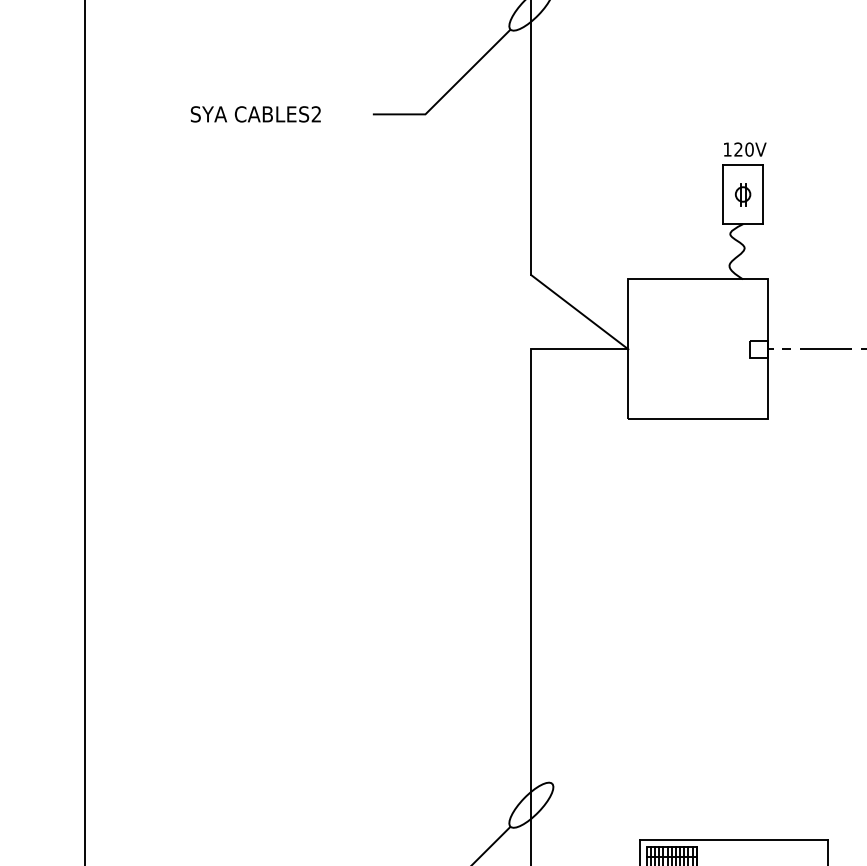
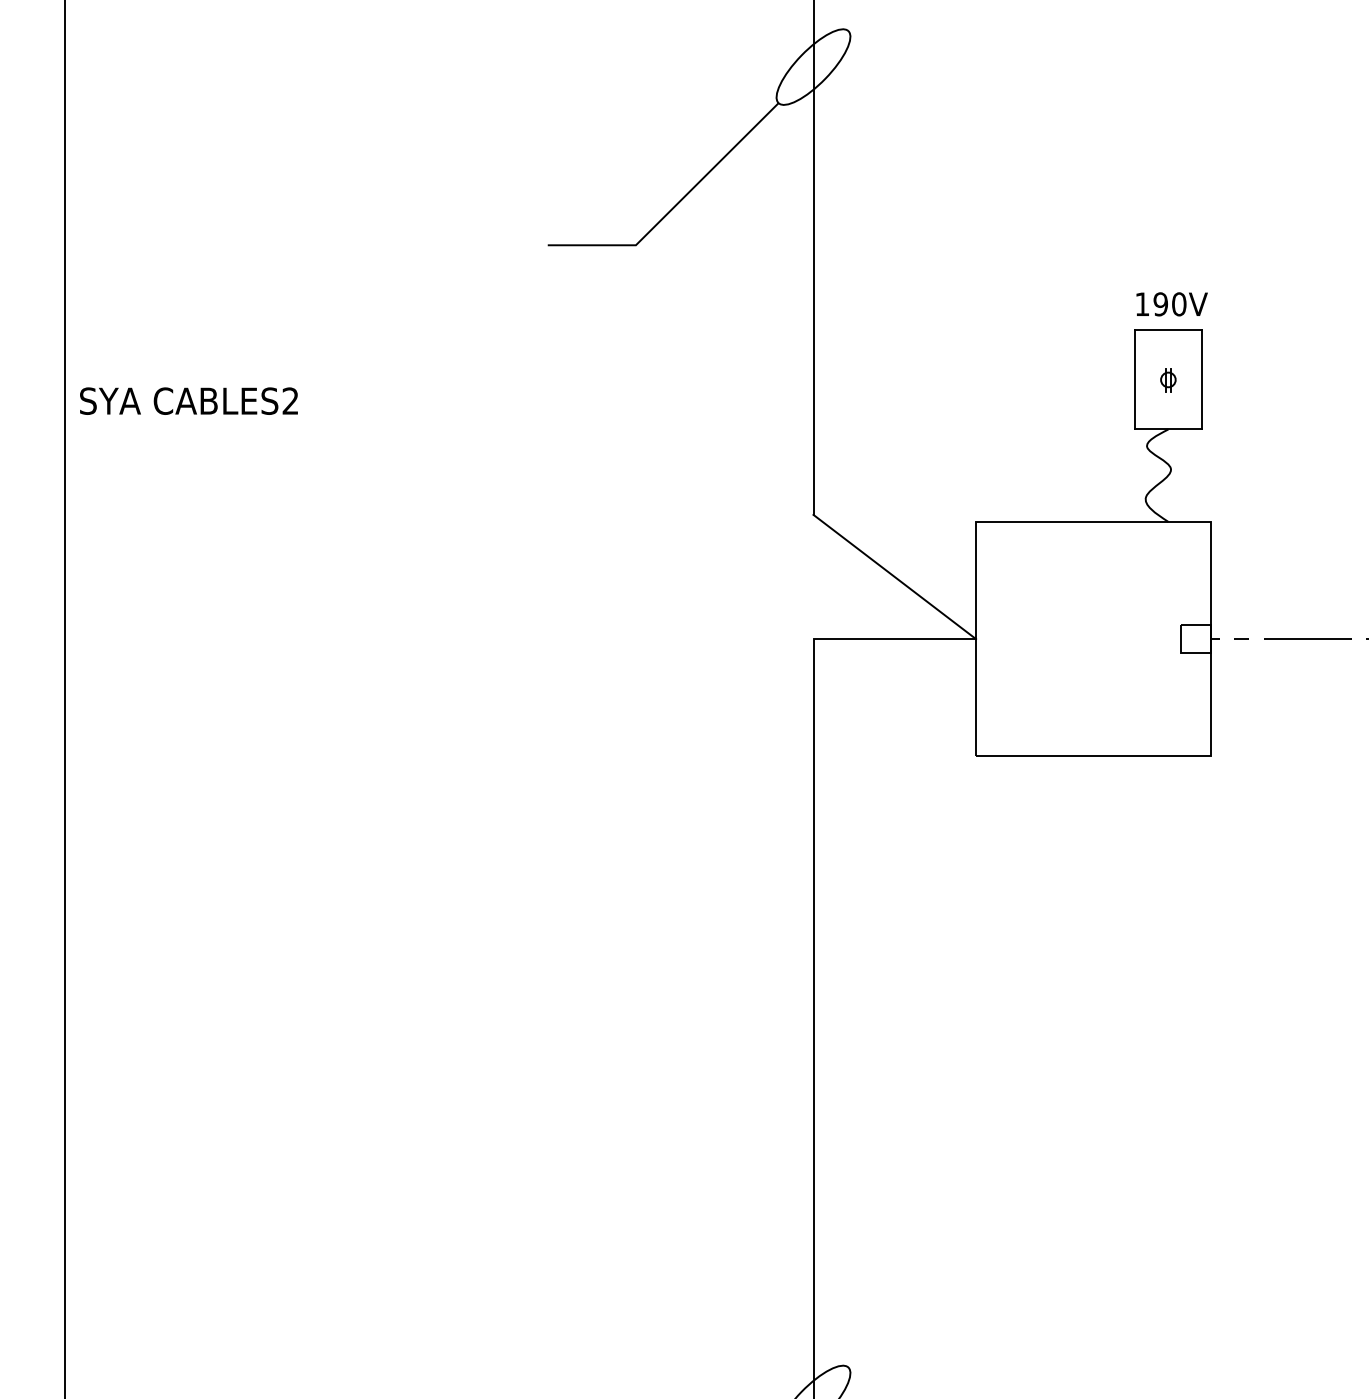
text: (255, 114) -> (188, 401), moved
text: (738, 149) -> (1160, 304), 120V -> 190V
part: (742, 194) -> (1167, 379), size x0.6

